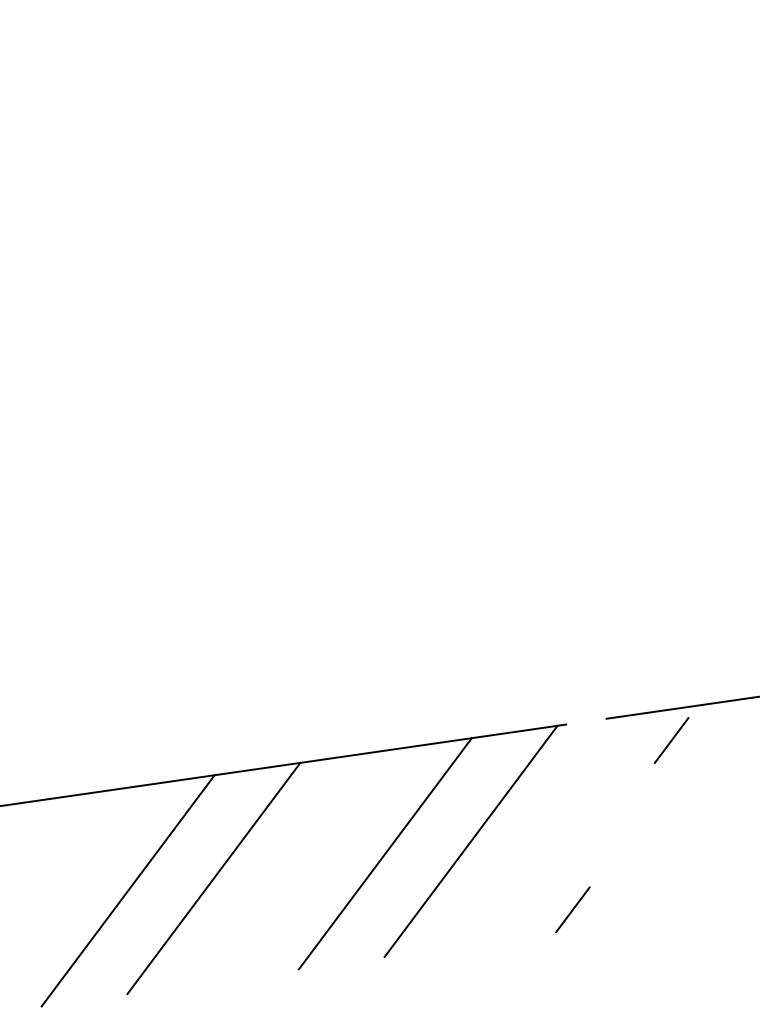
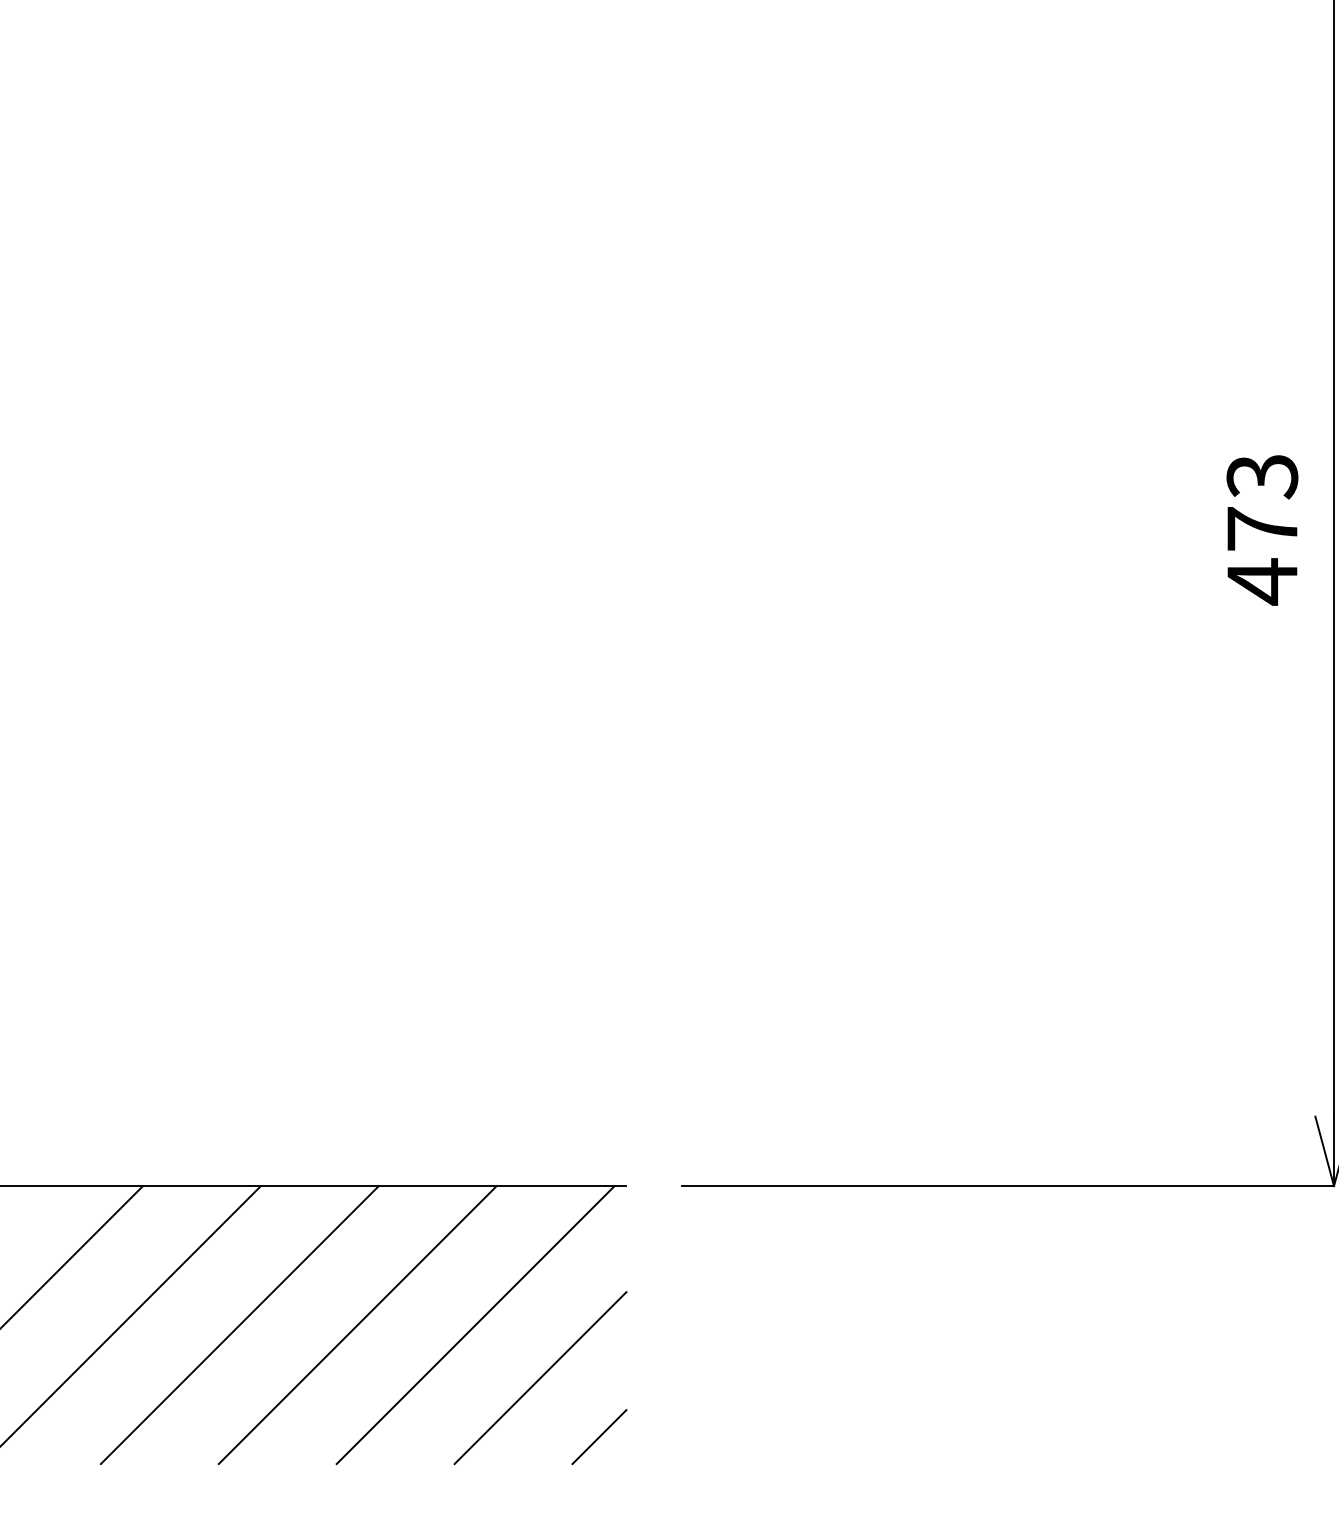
line: (671, 740) -> (765, 1228), removed
line: (299, 866) -> (239, 1325), added
line: (523, 873) -> (540, 1378), added

